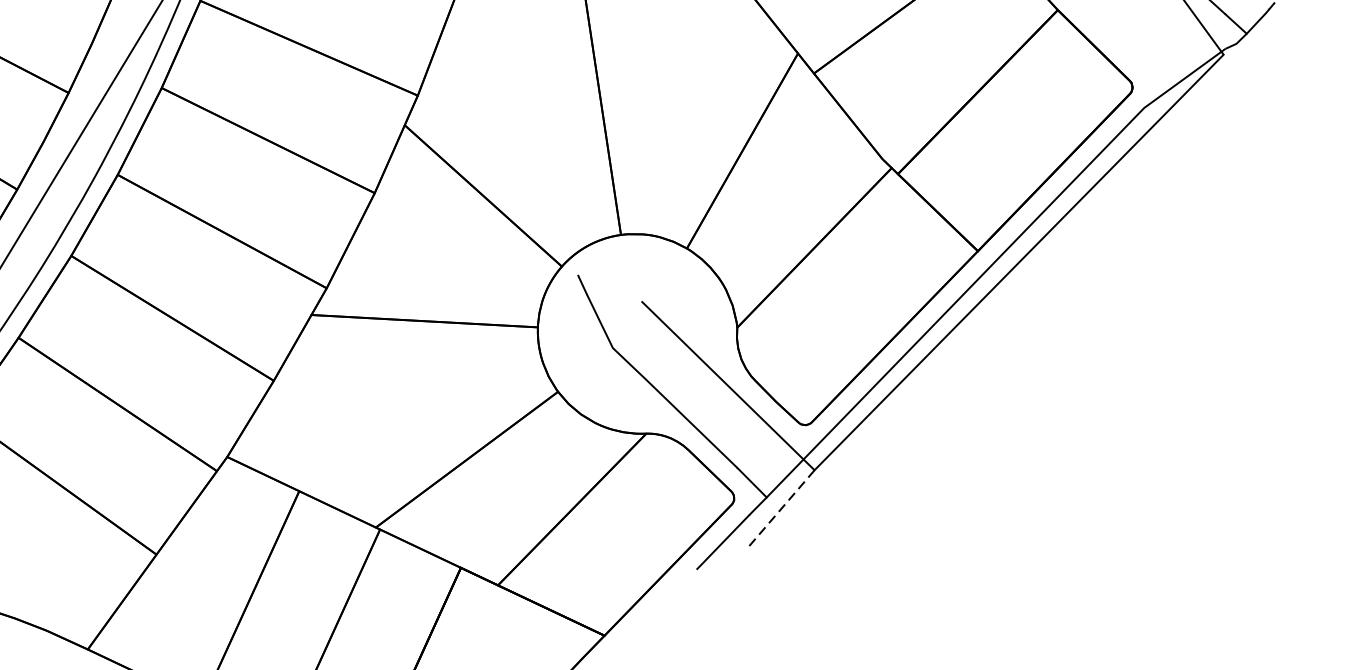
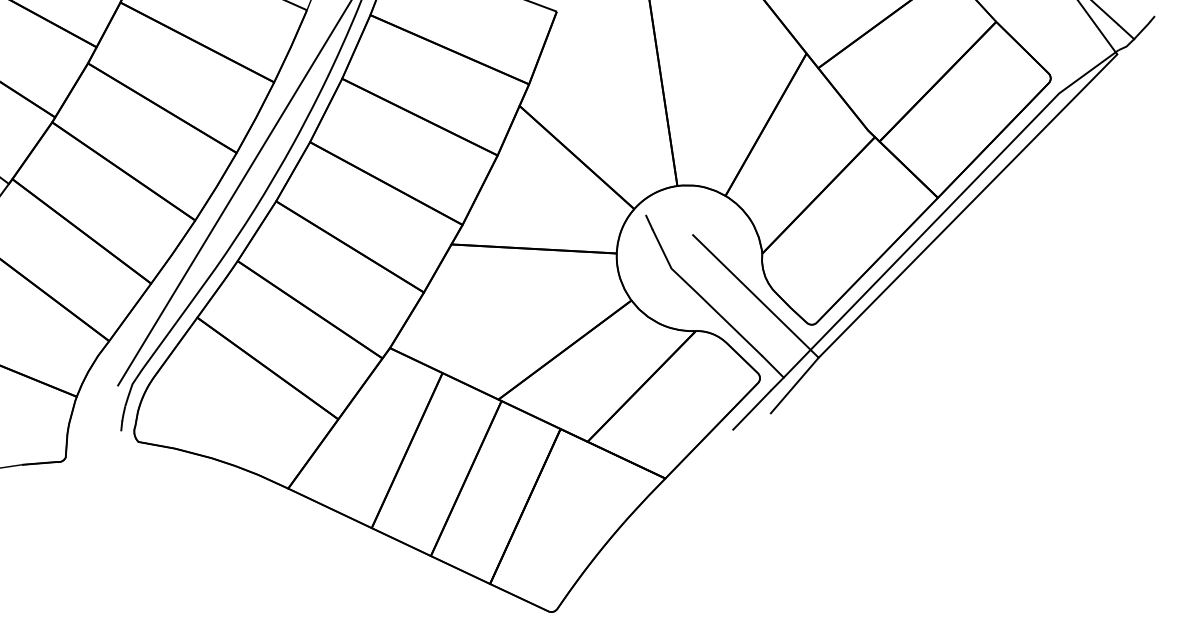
line: (781, 508) -> (794, 385), dashed -> solid

